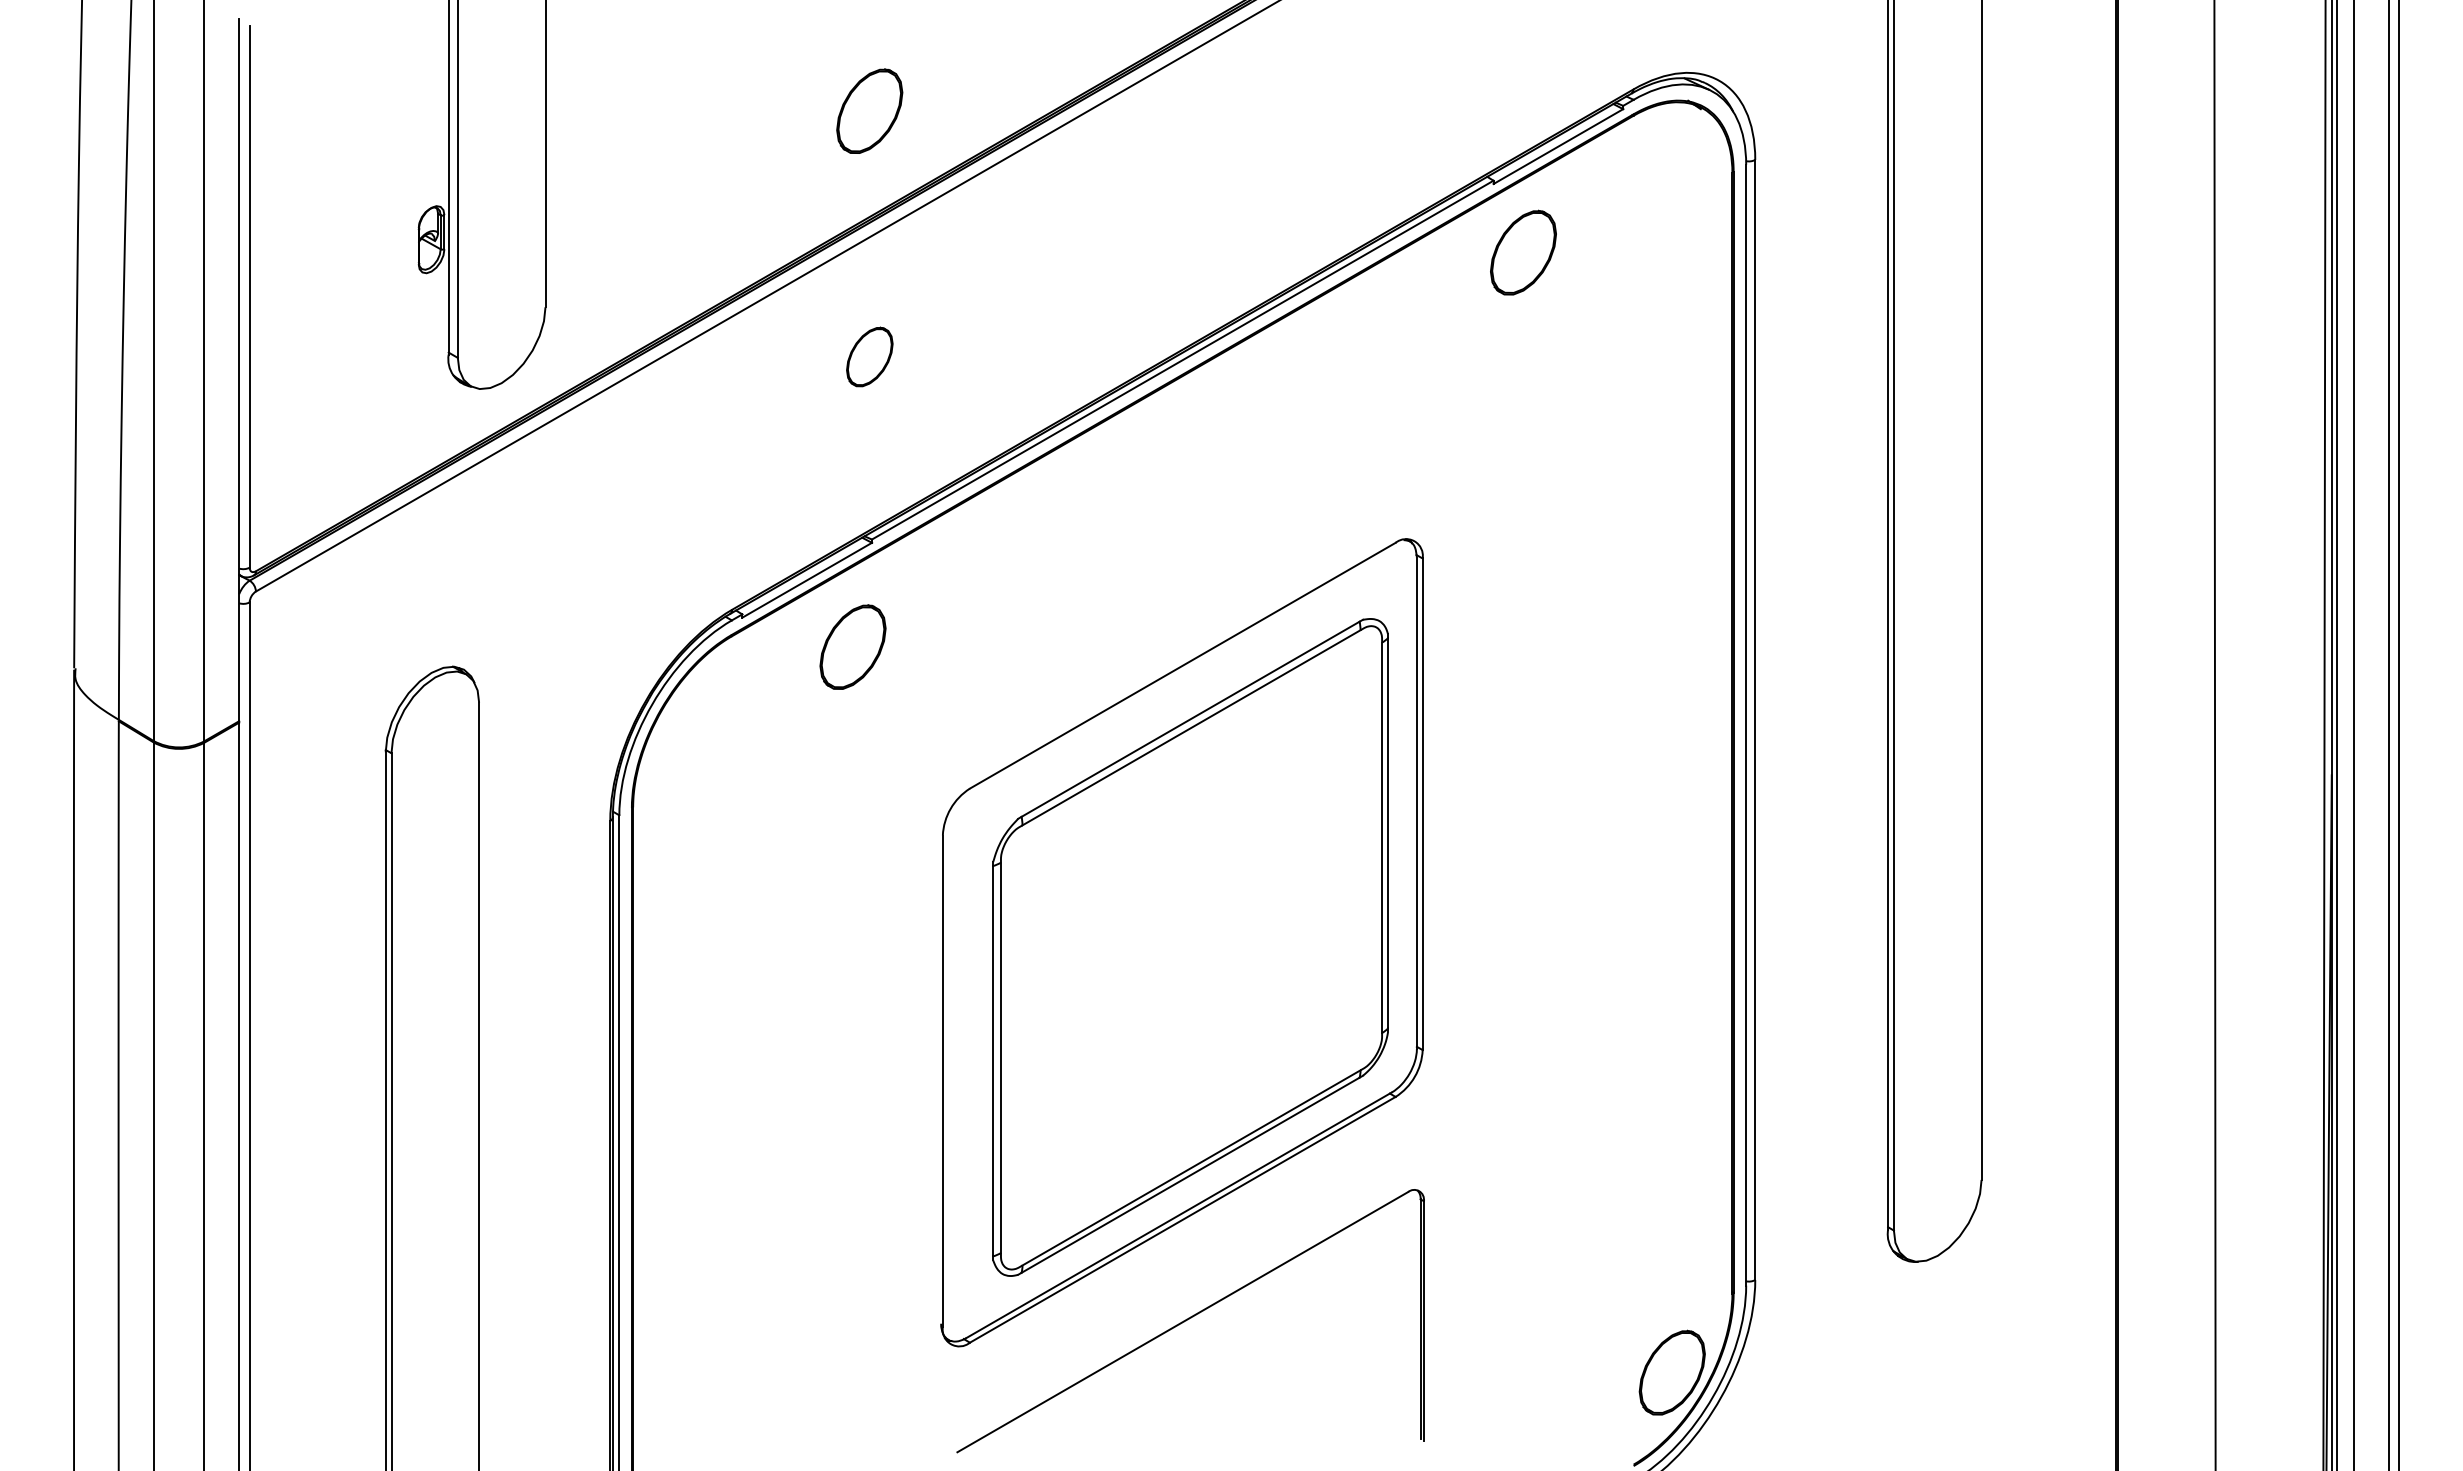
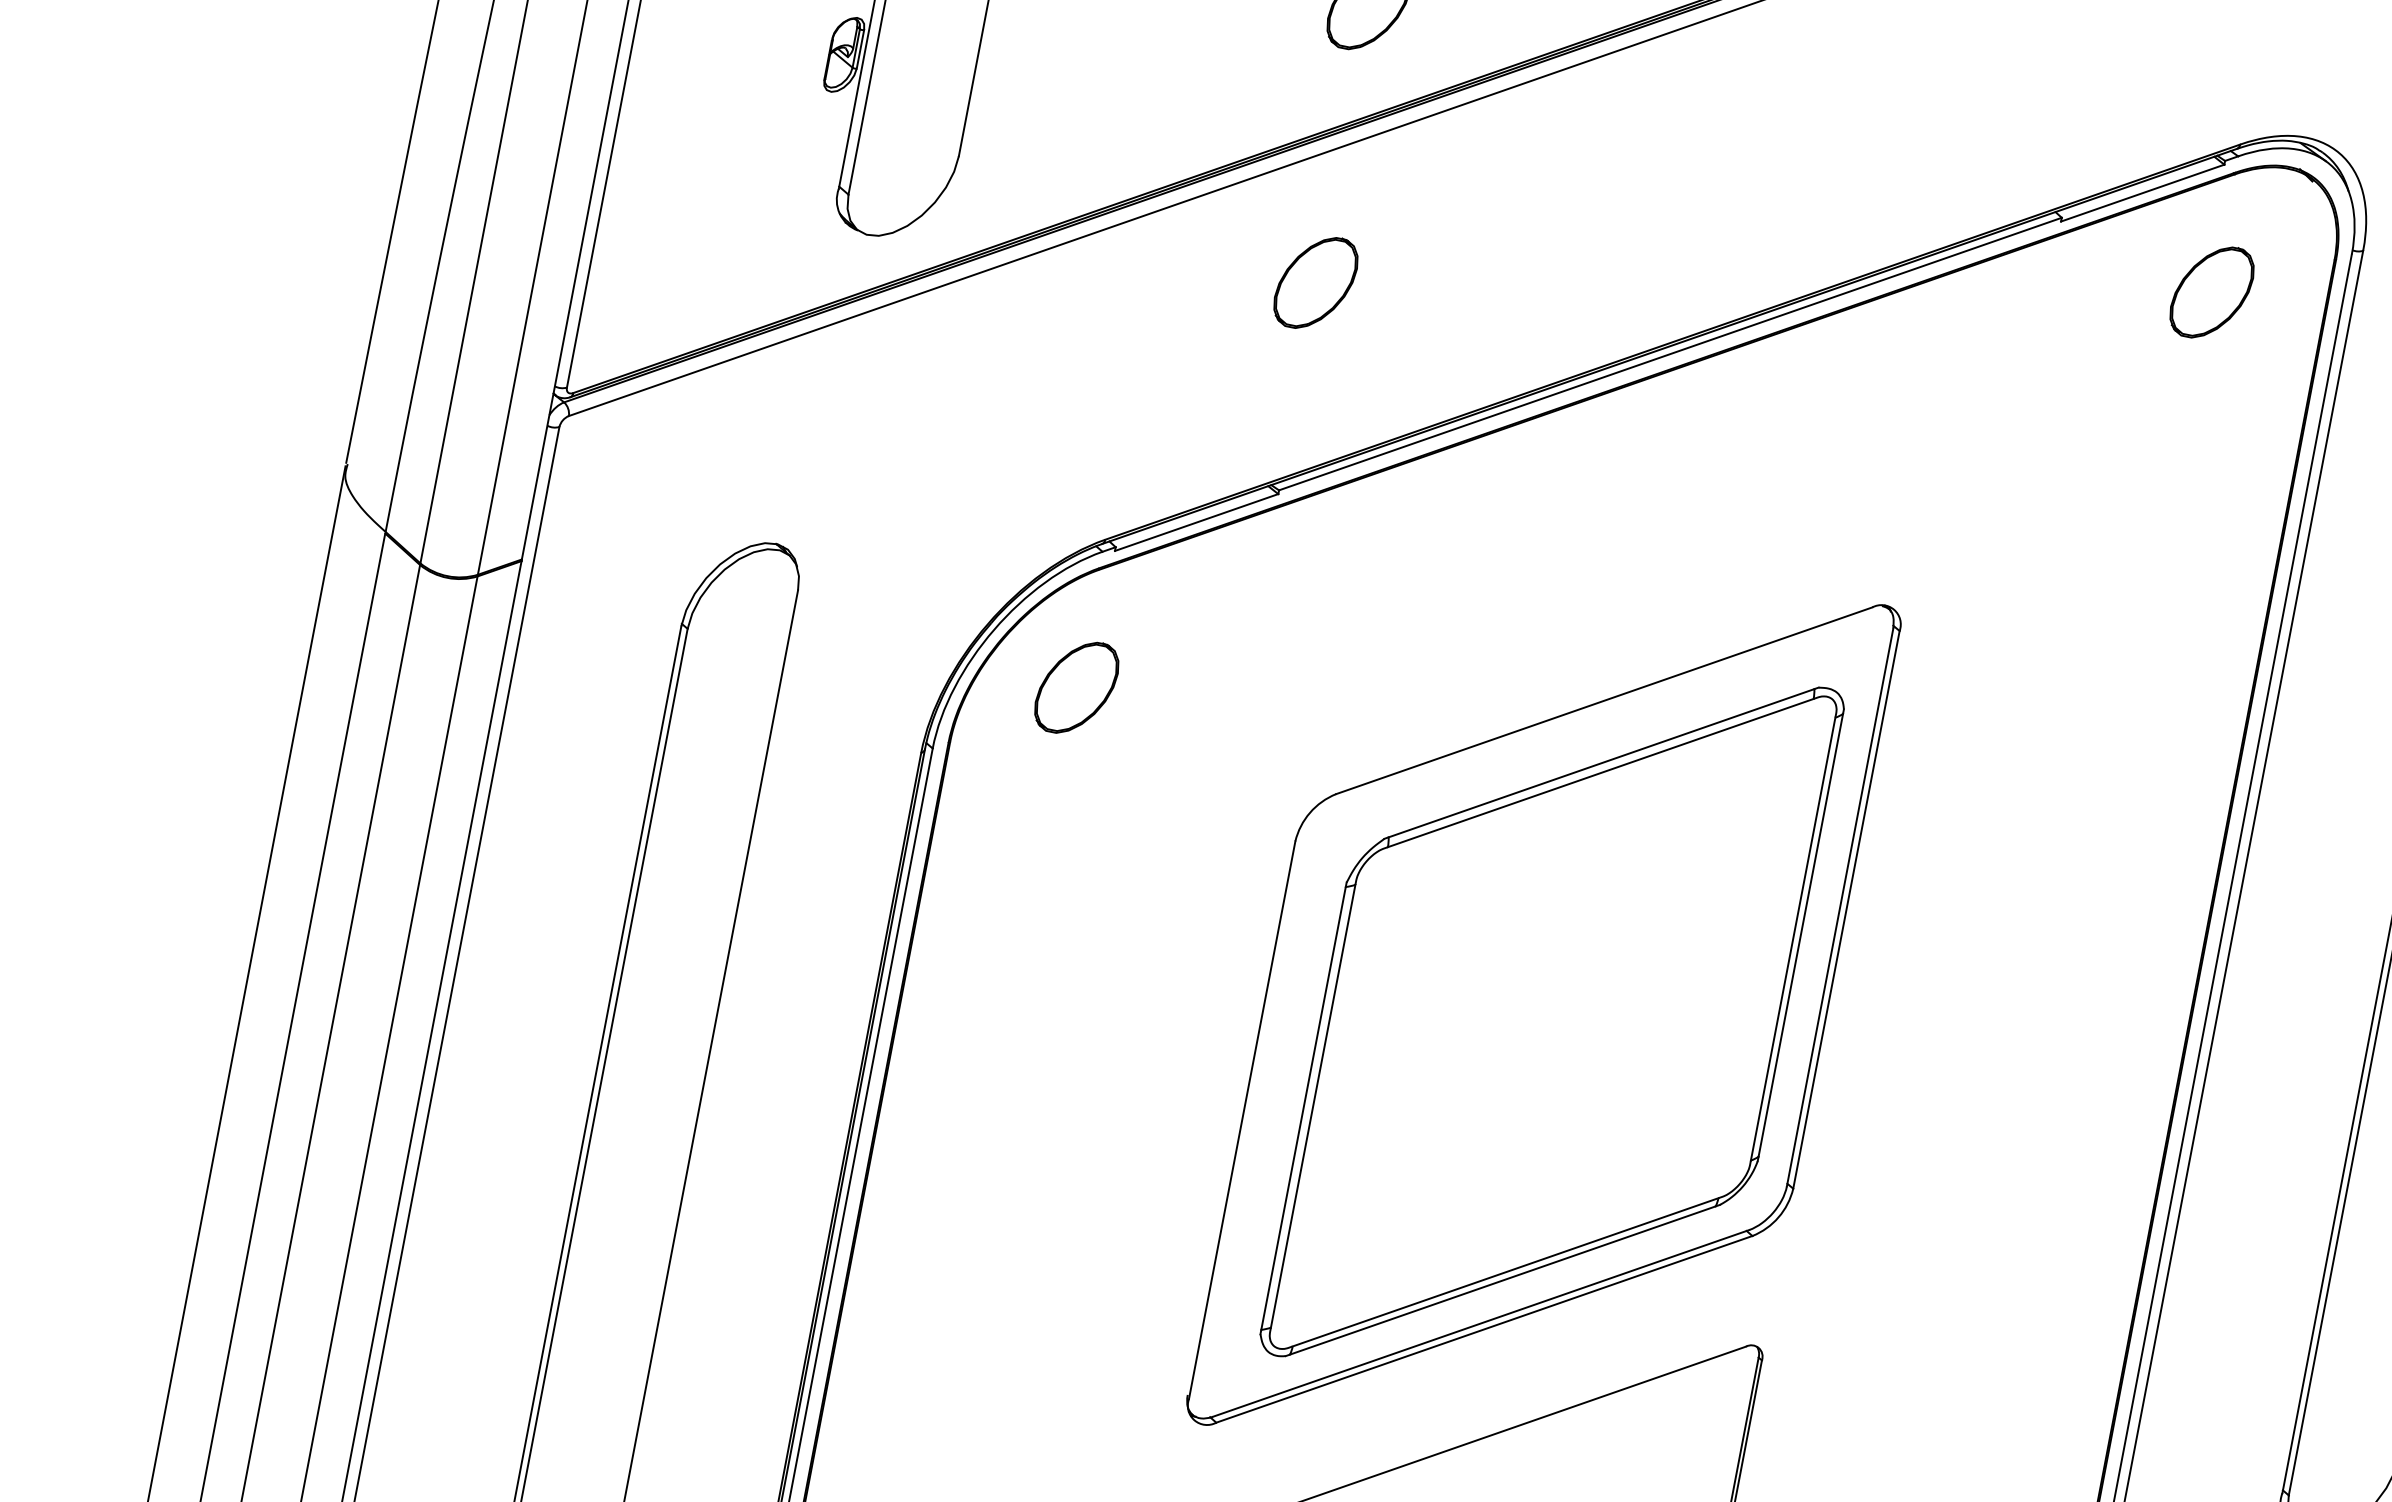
part: (1523, 252) -> (2212, 292), moved
part: (869, 356) -> (1315, 282), size x1.43
part: (852, 646) -> (1076, 686), moved

